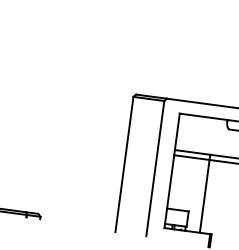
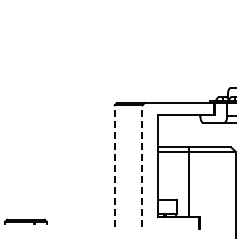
line: (124, 164) -> (114, 166), solid -> dashed
line: (155, 169) -> (142, 166), solid -> dashed

